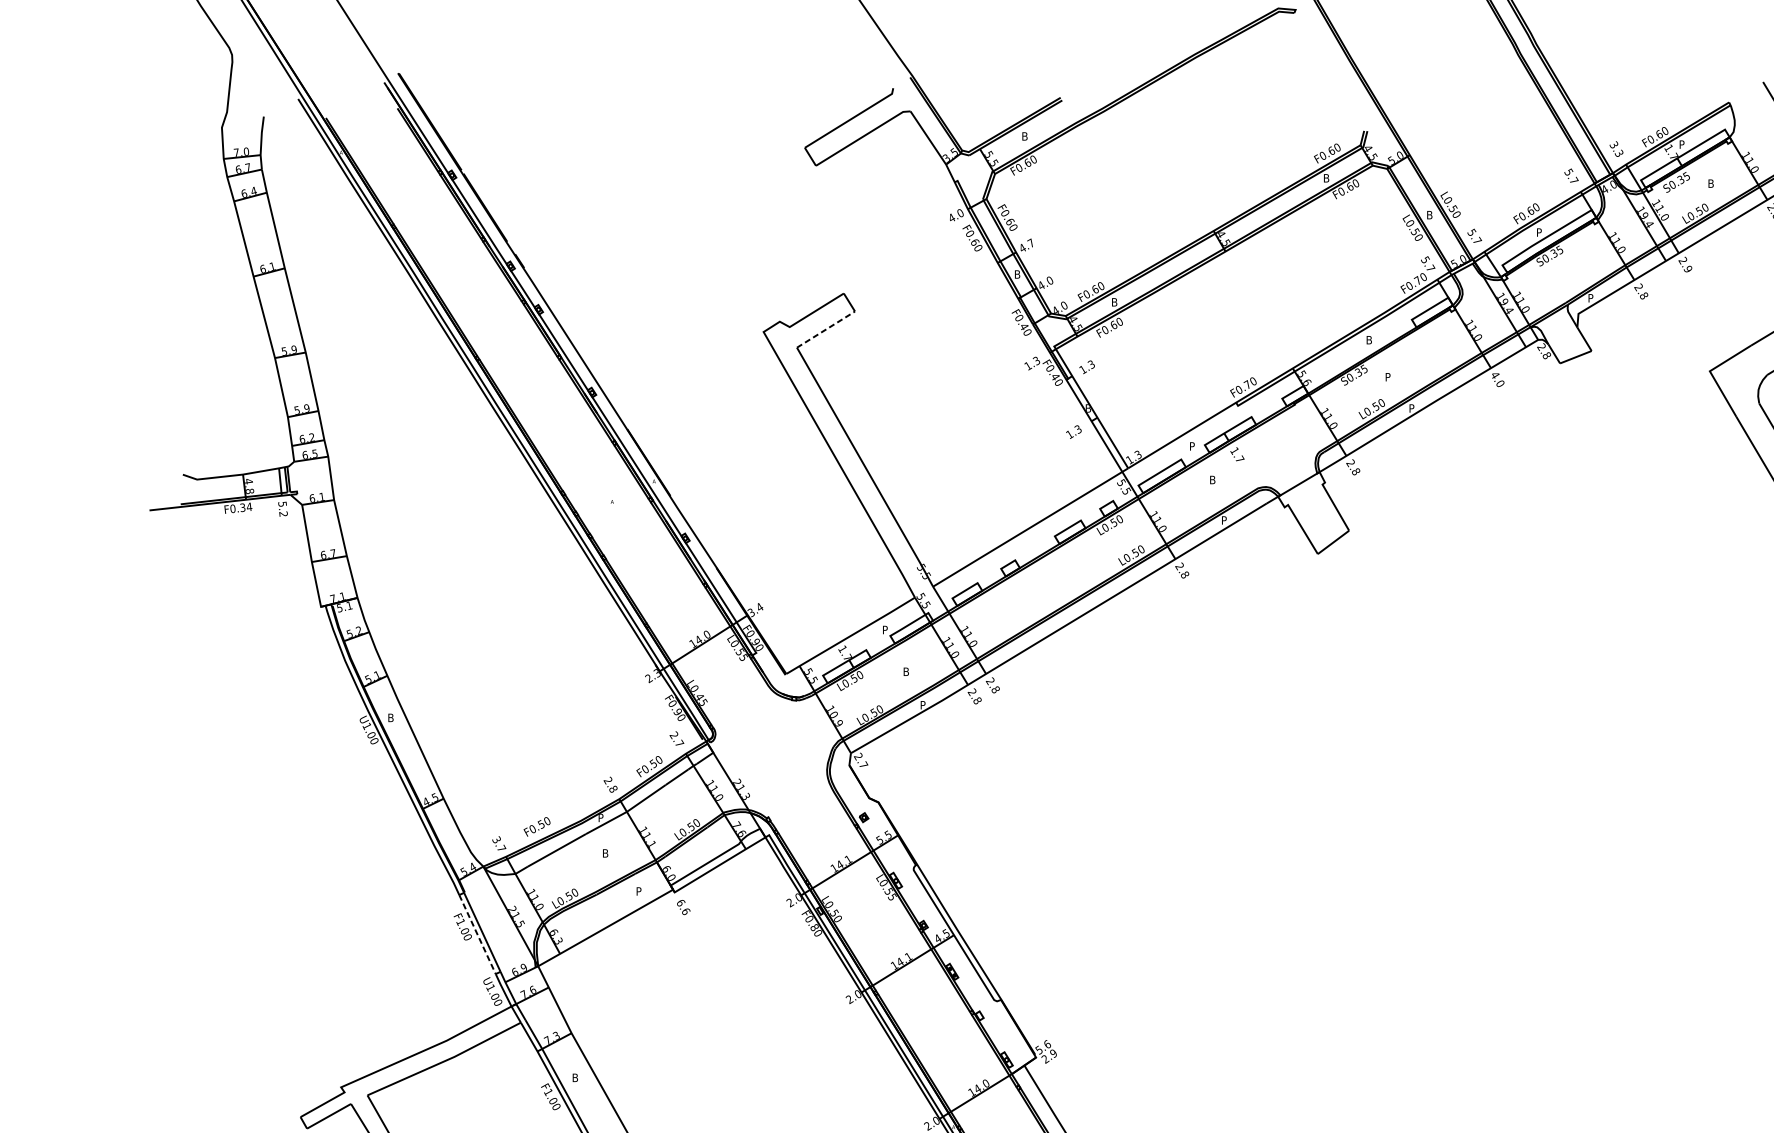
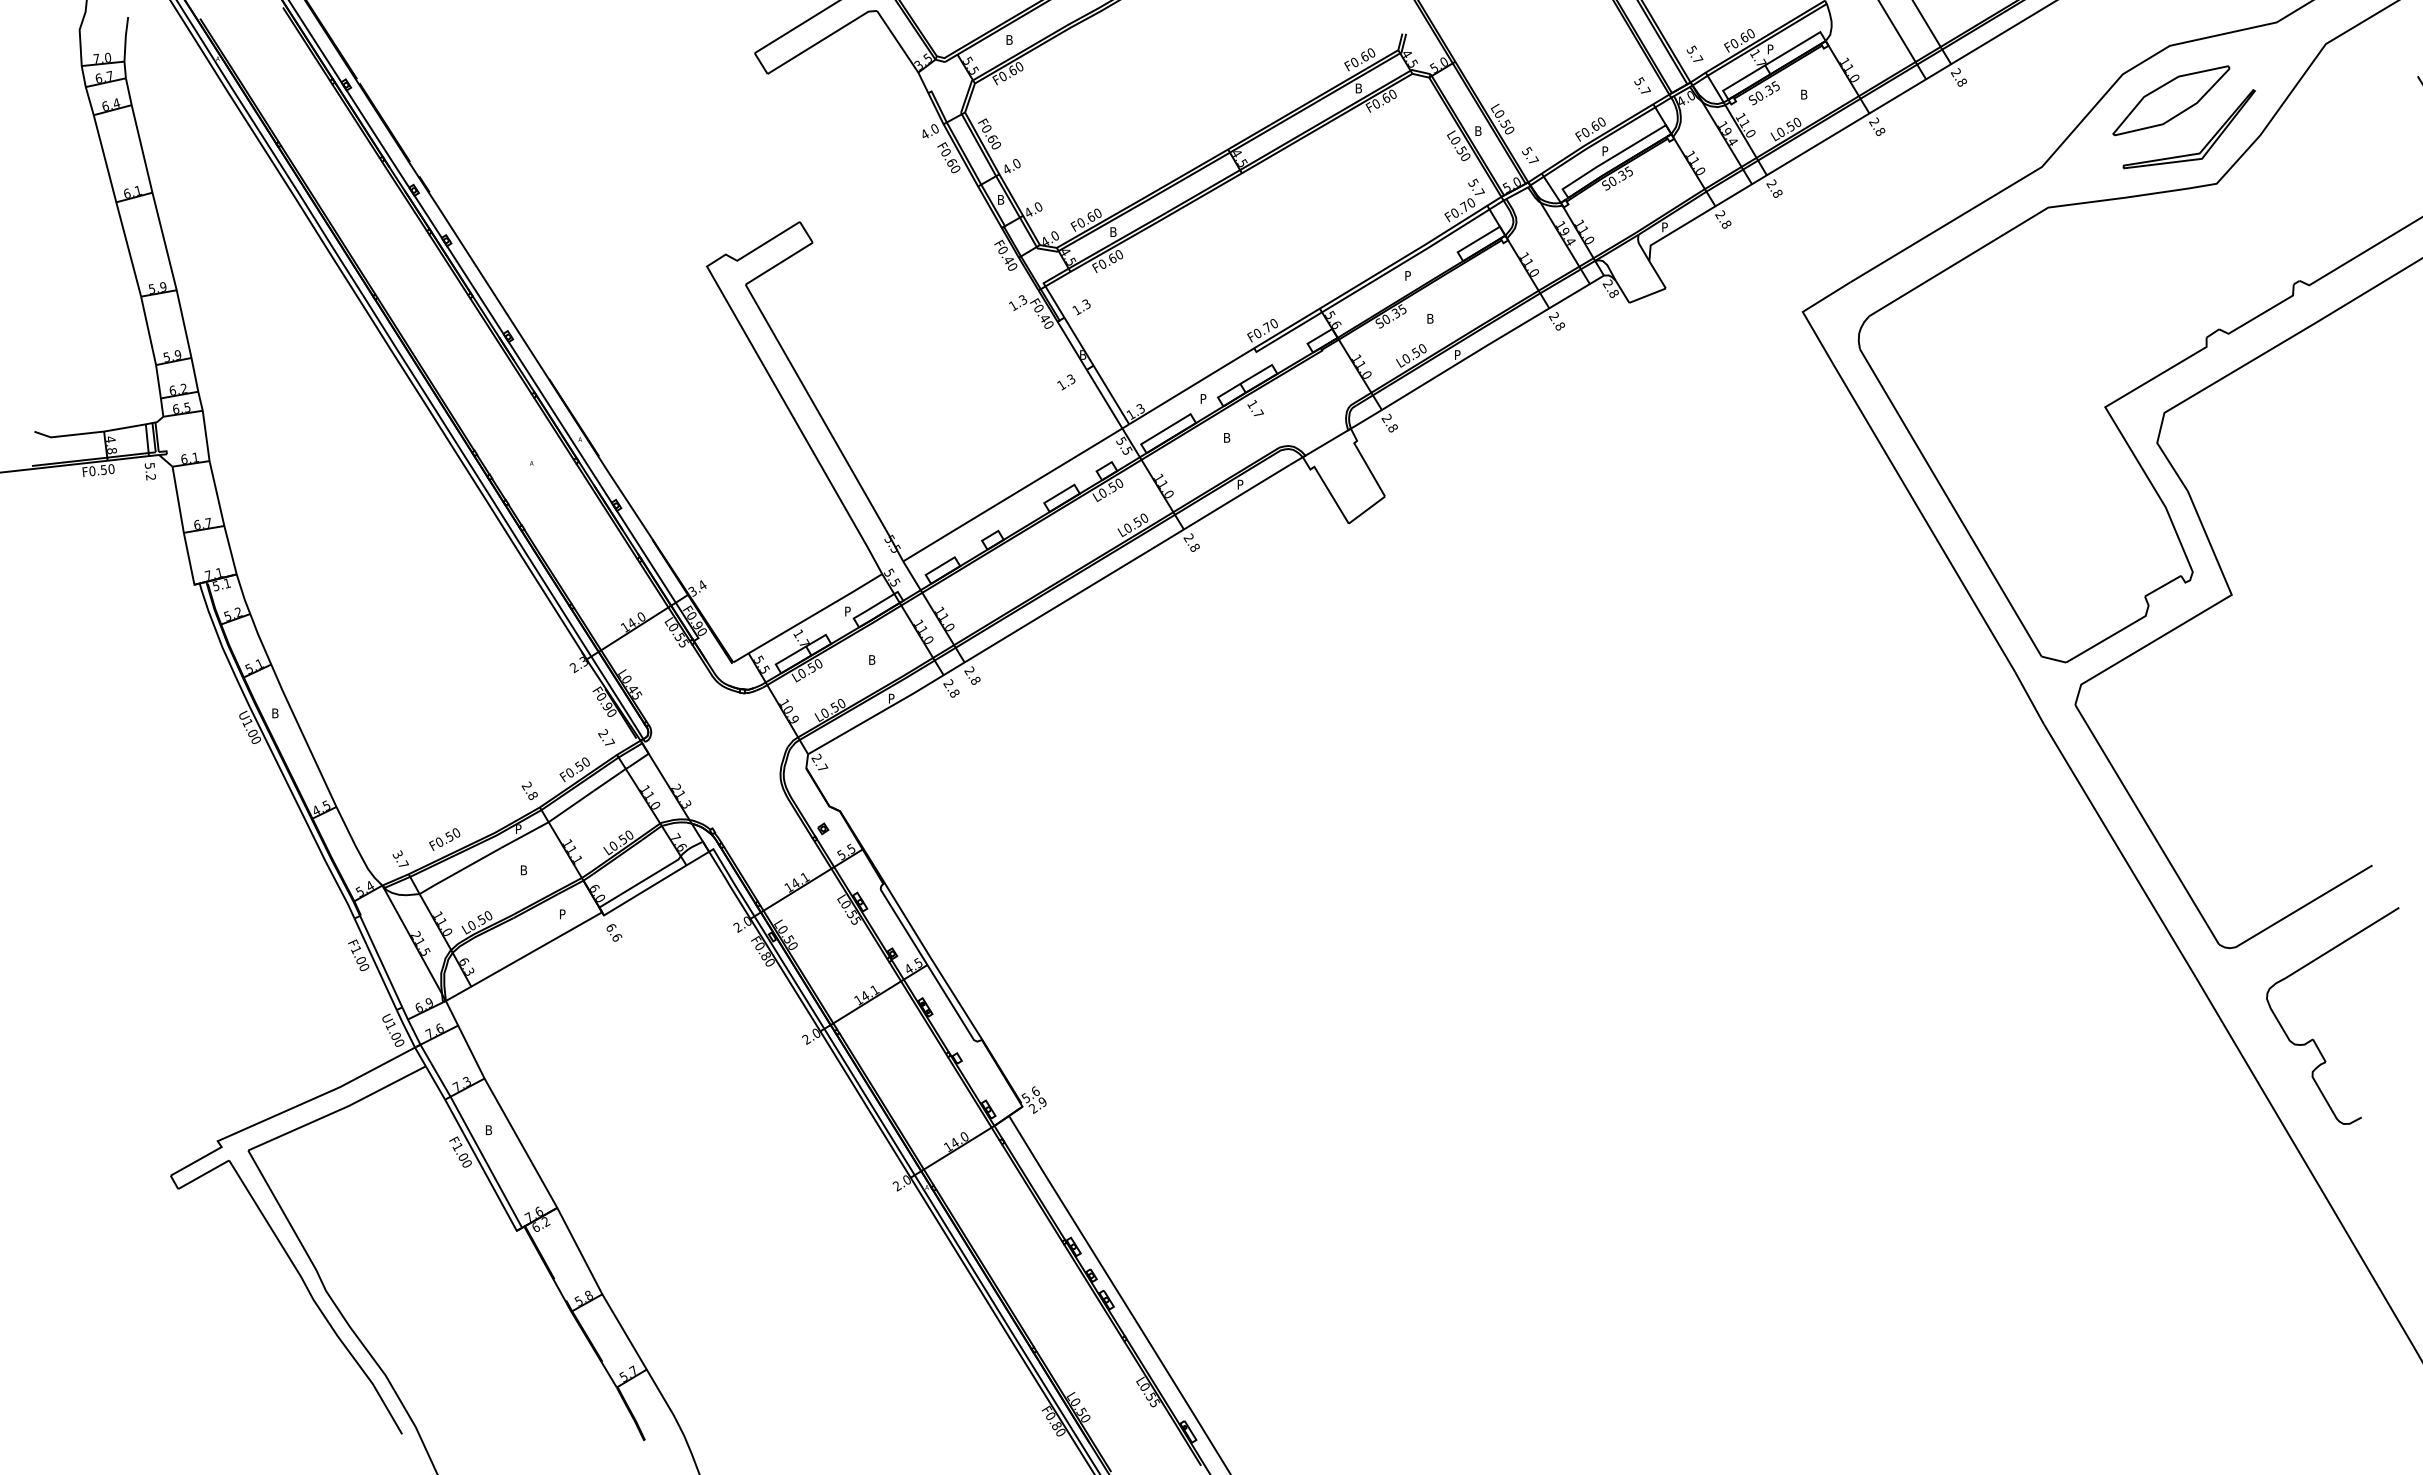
text: (1618, 148) -> (1696, 54), 3.3 -> 5.7
text: (1030, 243) -> (1016, 163), 4.7 -> 4.0
text: (1688, 268) -> (1777, 193), 2.9 -> 2.8
line: (826, 329) -> (779, 263), dashed -> solid
text: (1369, 339) -> (1408, 275), B -> P
text: (1388, 376) -> (1430, 318), P -> B
text: (1497, 379) -> (1556, 321), 4.0 -> 2.8
text: (245, 507) -> (107, 469), F0.34 -> F0.50
line: (477, 934) -> (375, 964), dashed -> solid

